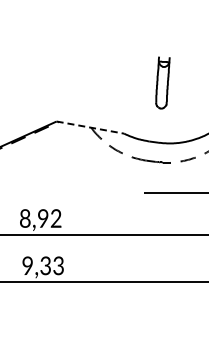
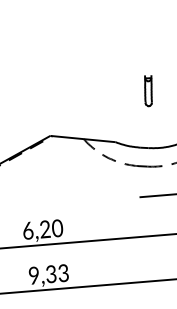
part: (162, 82) -> (148, 90), size x0.62
line: (90, 127) -> (83, 138), dashed -> solid
text: (40, 218) -> (42, 229), 8,92 -> 6,20

